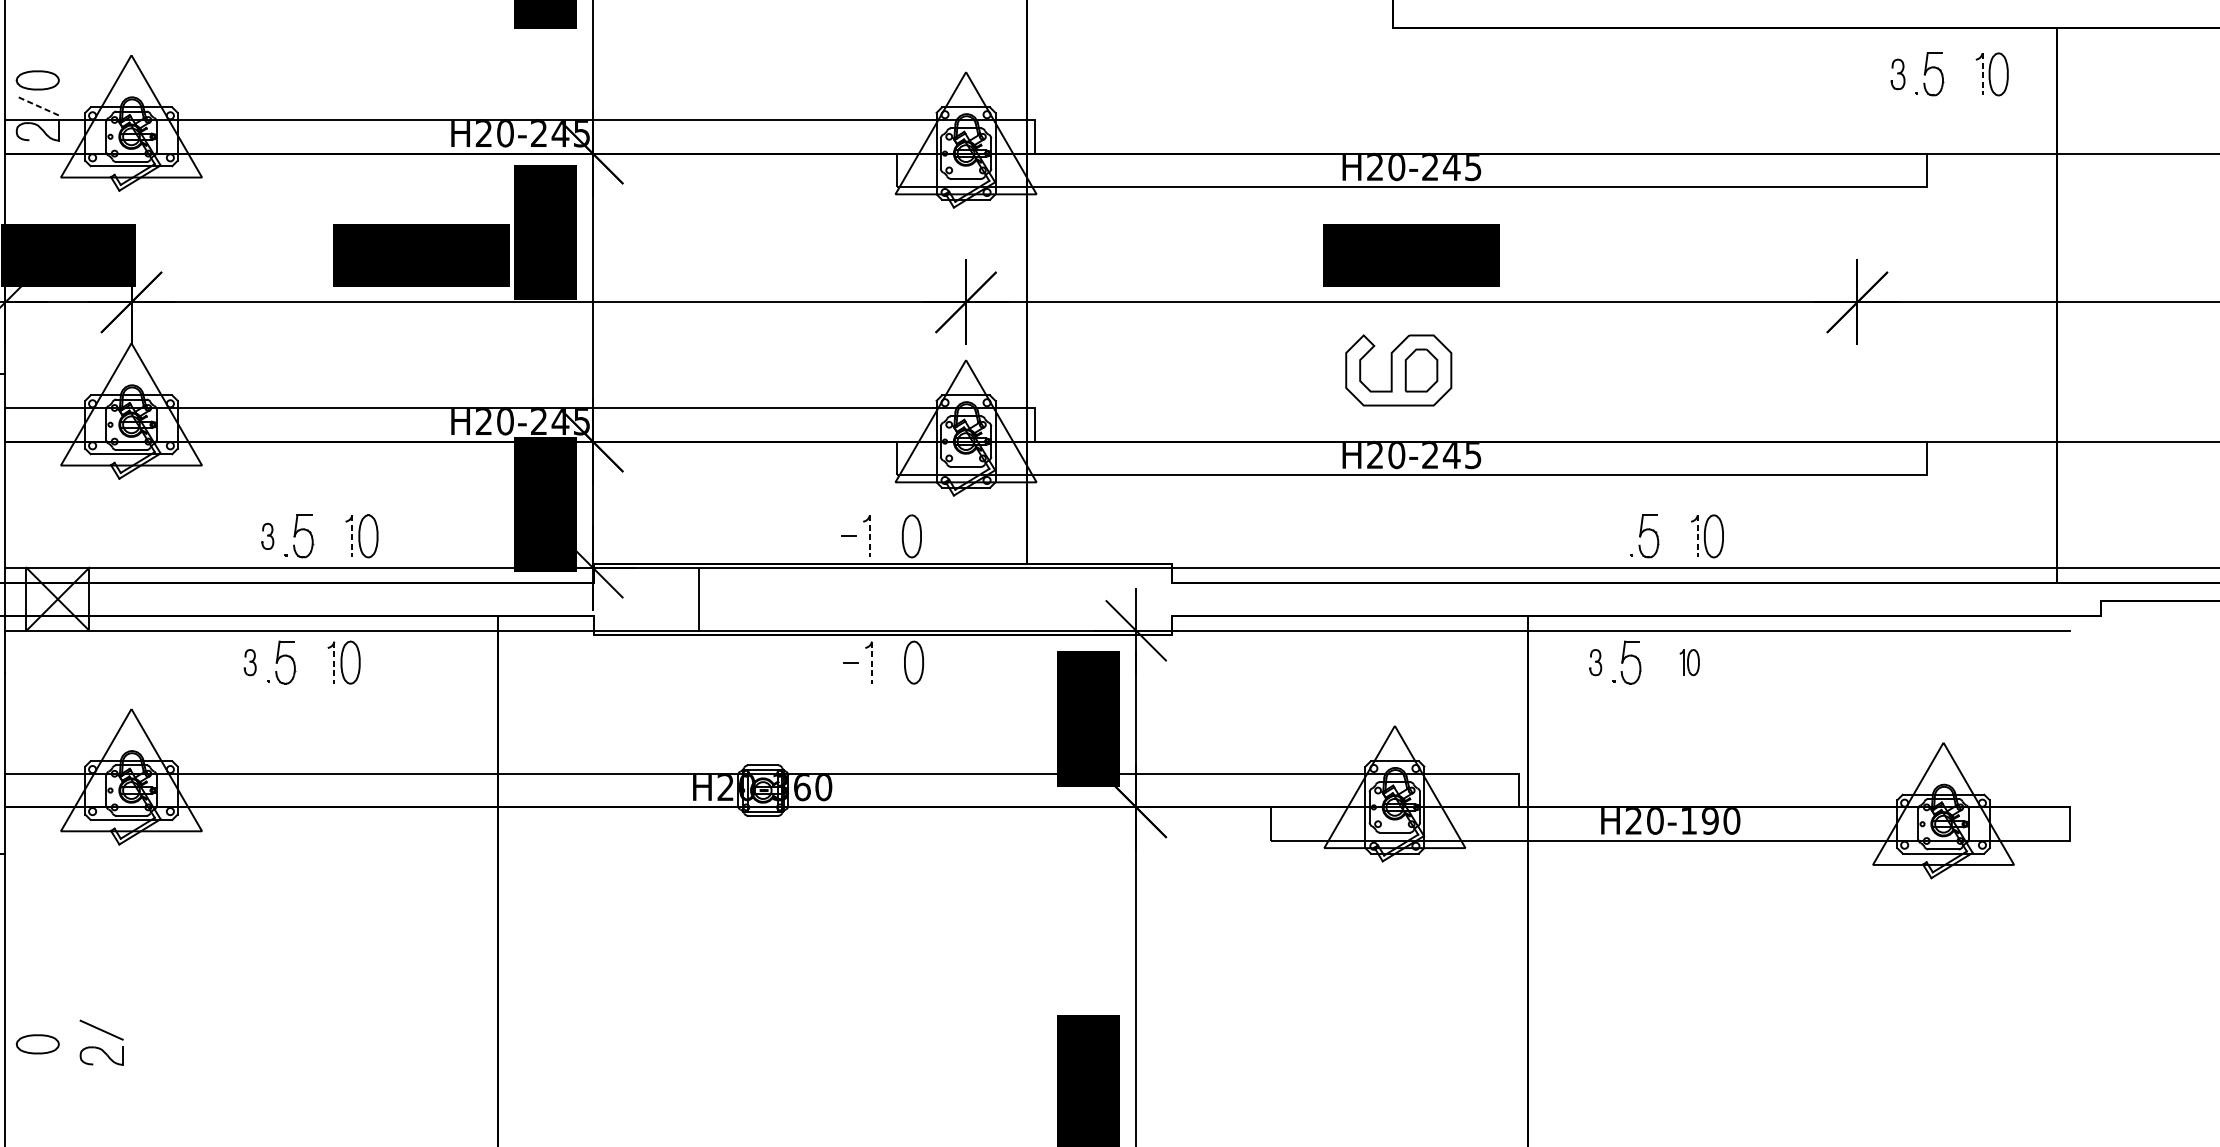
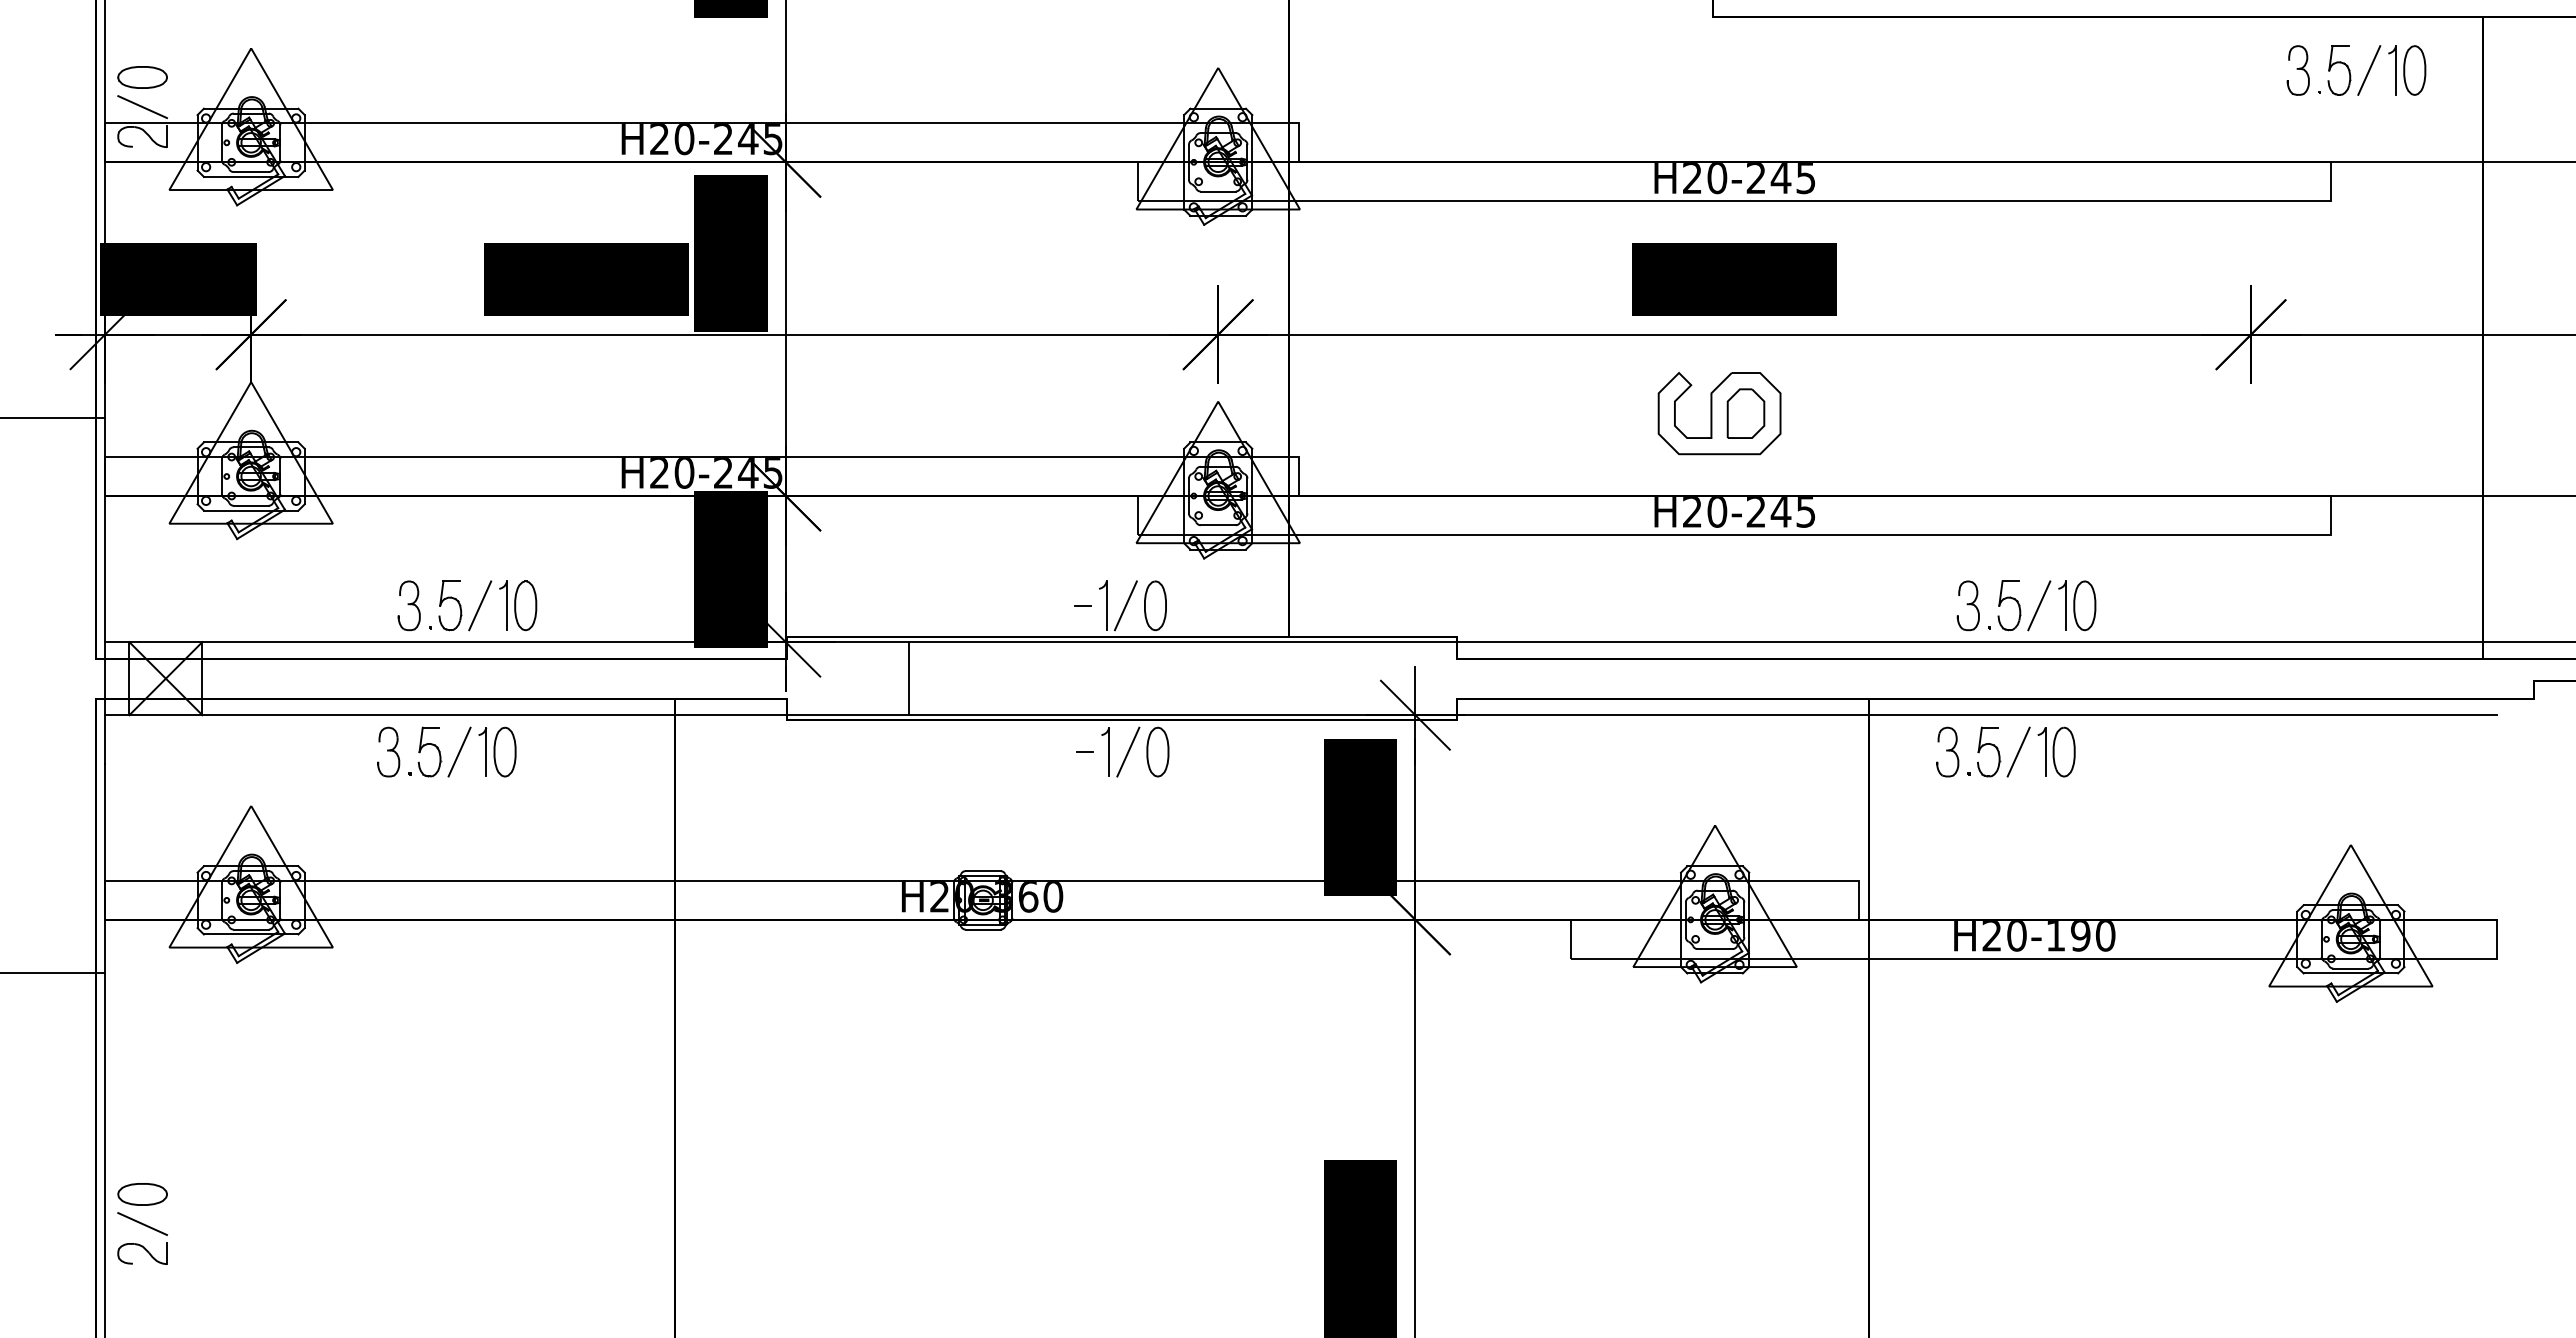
part: (1897, 74) -> (2297, 70), size x1.43
line: (1959, 74) -> (2369, 70), added
line: (1982, 75) -> (2396, 71), dashed -> solid
line: (37, 106) -> (142, 107), dashed -> solid
part: (267, 536) -> (408, 605), size x1.67
line: (329, 536) -> (480, 605), added
line: (352, 536) -> (507, 606), dashed -> solid
line: (869, 536) -> (1106, 606), dashed -> solid
line: (886, 536) -> (1125, 605), added
part: (1612, 536) -> (1967, 605), added
line: (1674, 536) -> (2039, 605), added
line: (1698, 536) -> (2066, 606), dashed -> solid
part: (250, 662) -> (388, 751), size x1.67
line: (311, 662) -> (459, 751), added
line: (334, 662) -> (486, 752), dashed -> solid
line: (872, 662) -> (1109, 752), dashed -> solid
line: (888, 662) -> (1128, 751), added
part: (1595, 662) -> (1947, 751), size x1.67
line: (1656, 662) -> (2018, 751), added
part: (1689, 662) -> (2056, 751), size x1.67
part: (99, 1047) -> (140, 1244), moved

